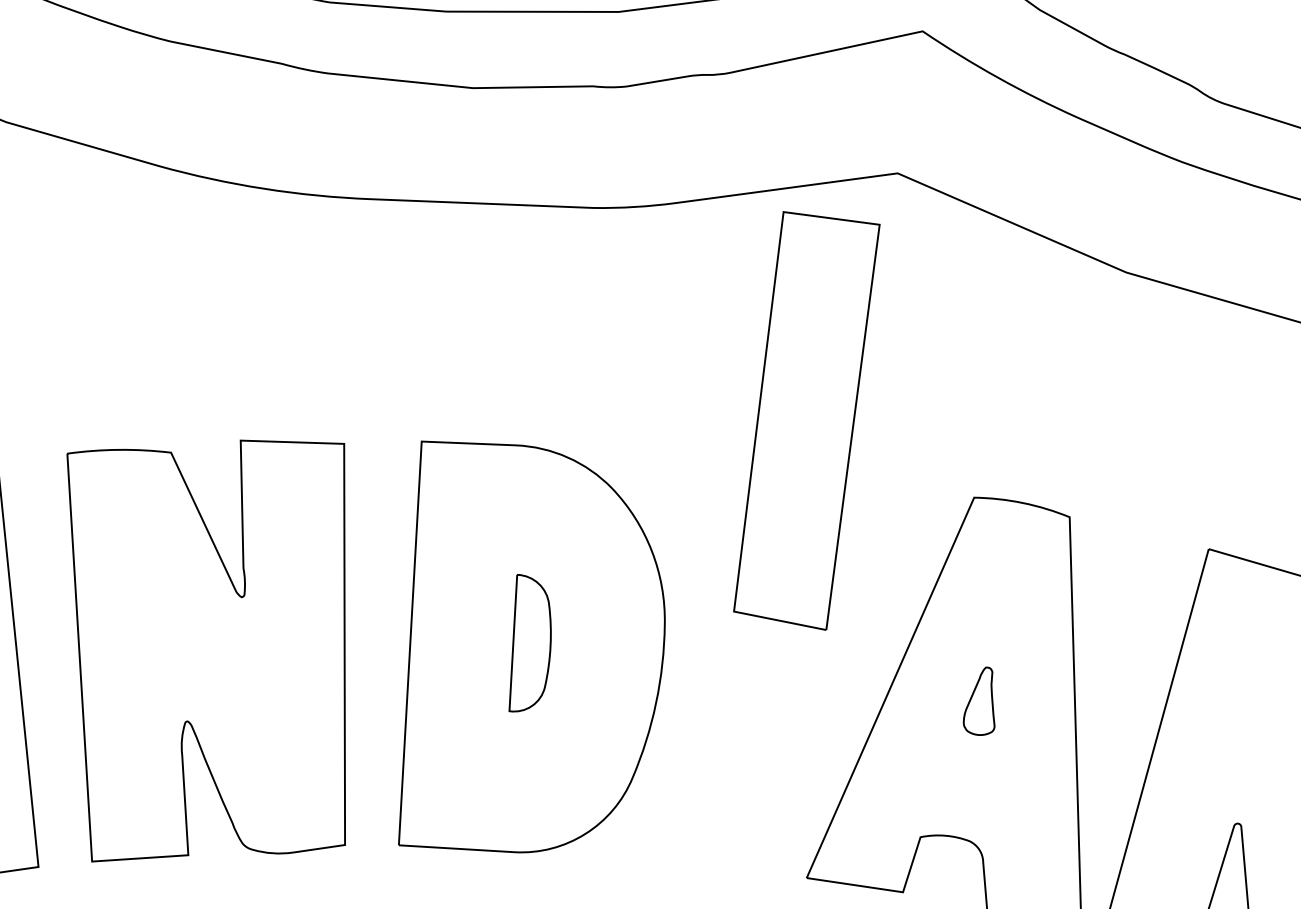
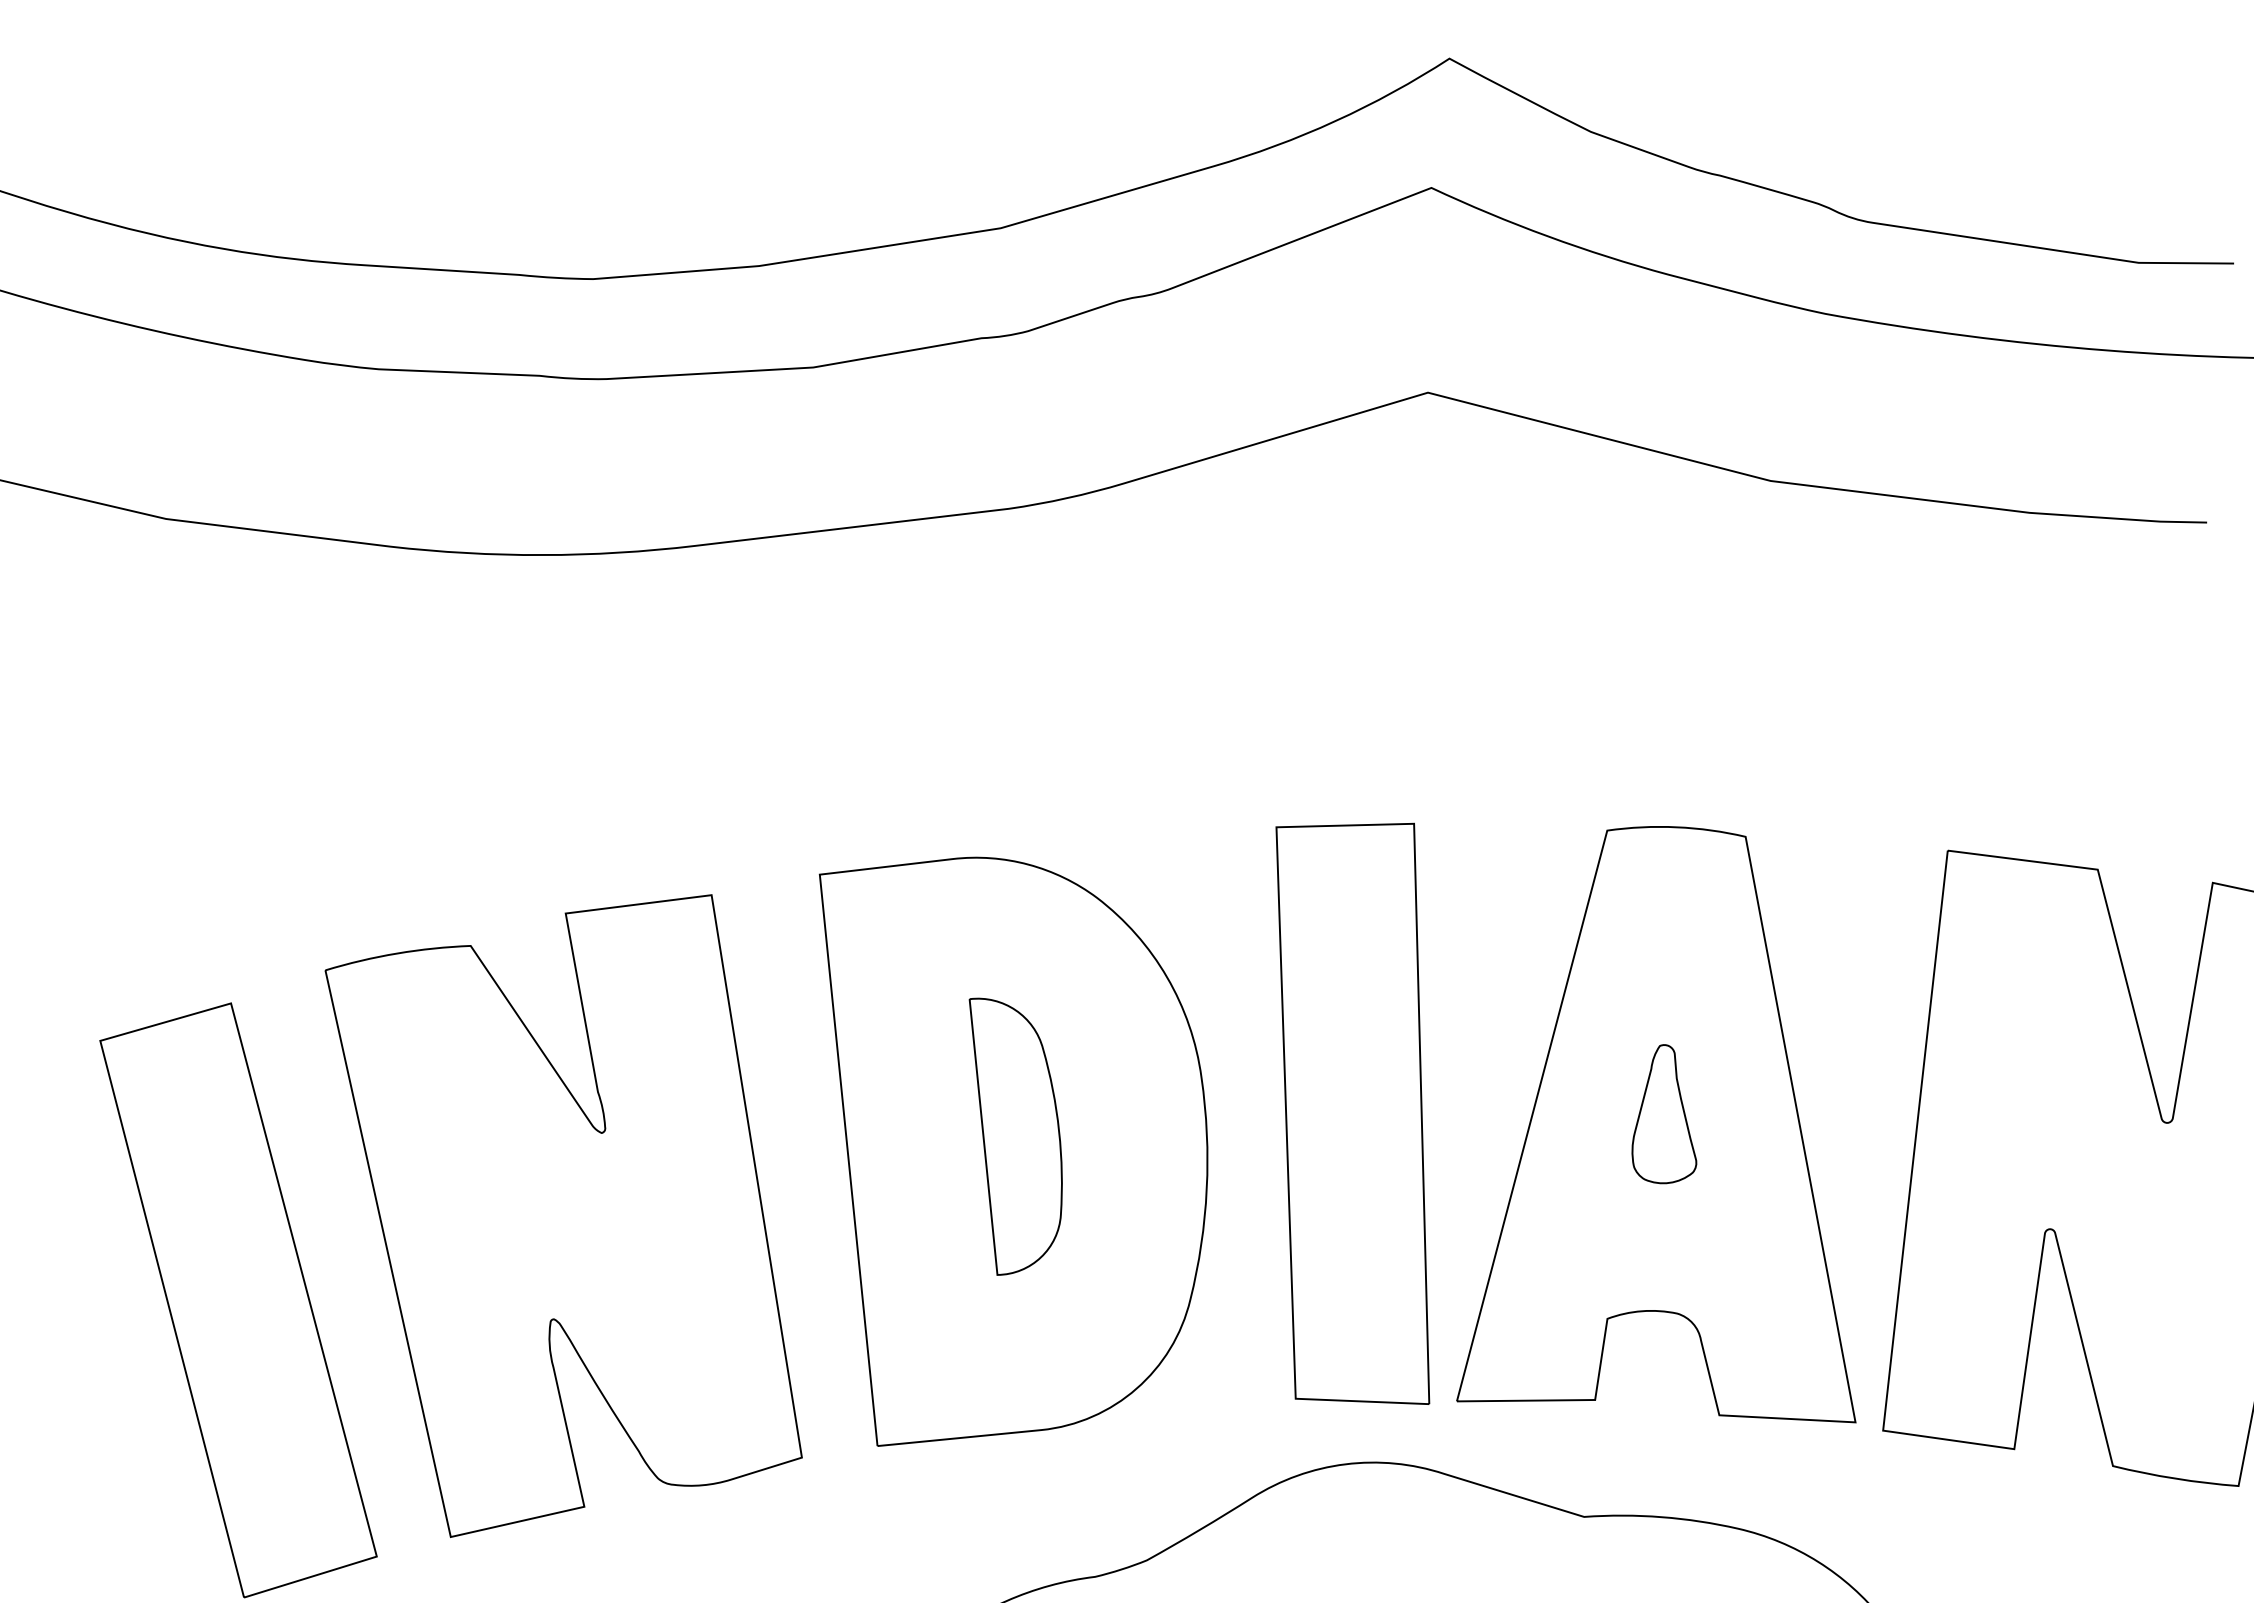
part: (804, 419) -> (1352, 1113), moved
part: (528, 645) -> (1015, 1136), size x1.43
part: (982, 701) -> (1664, 1114), size x1.43

